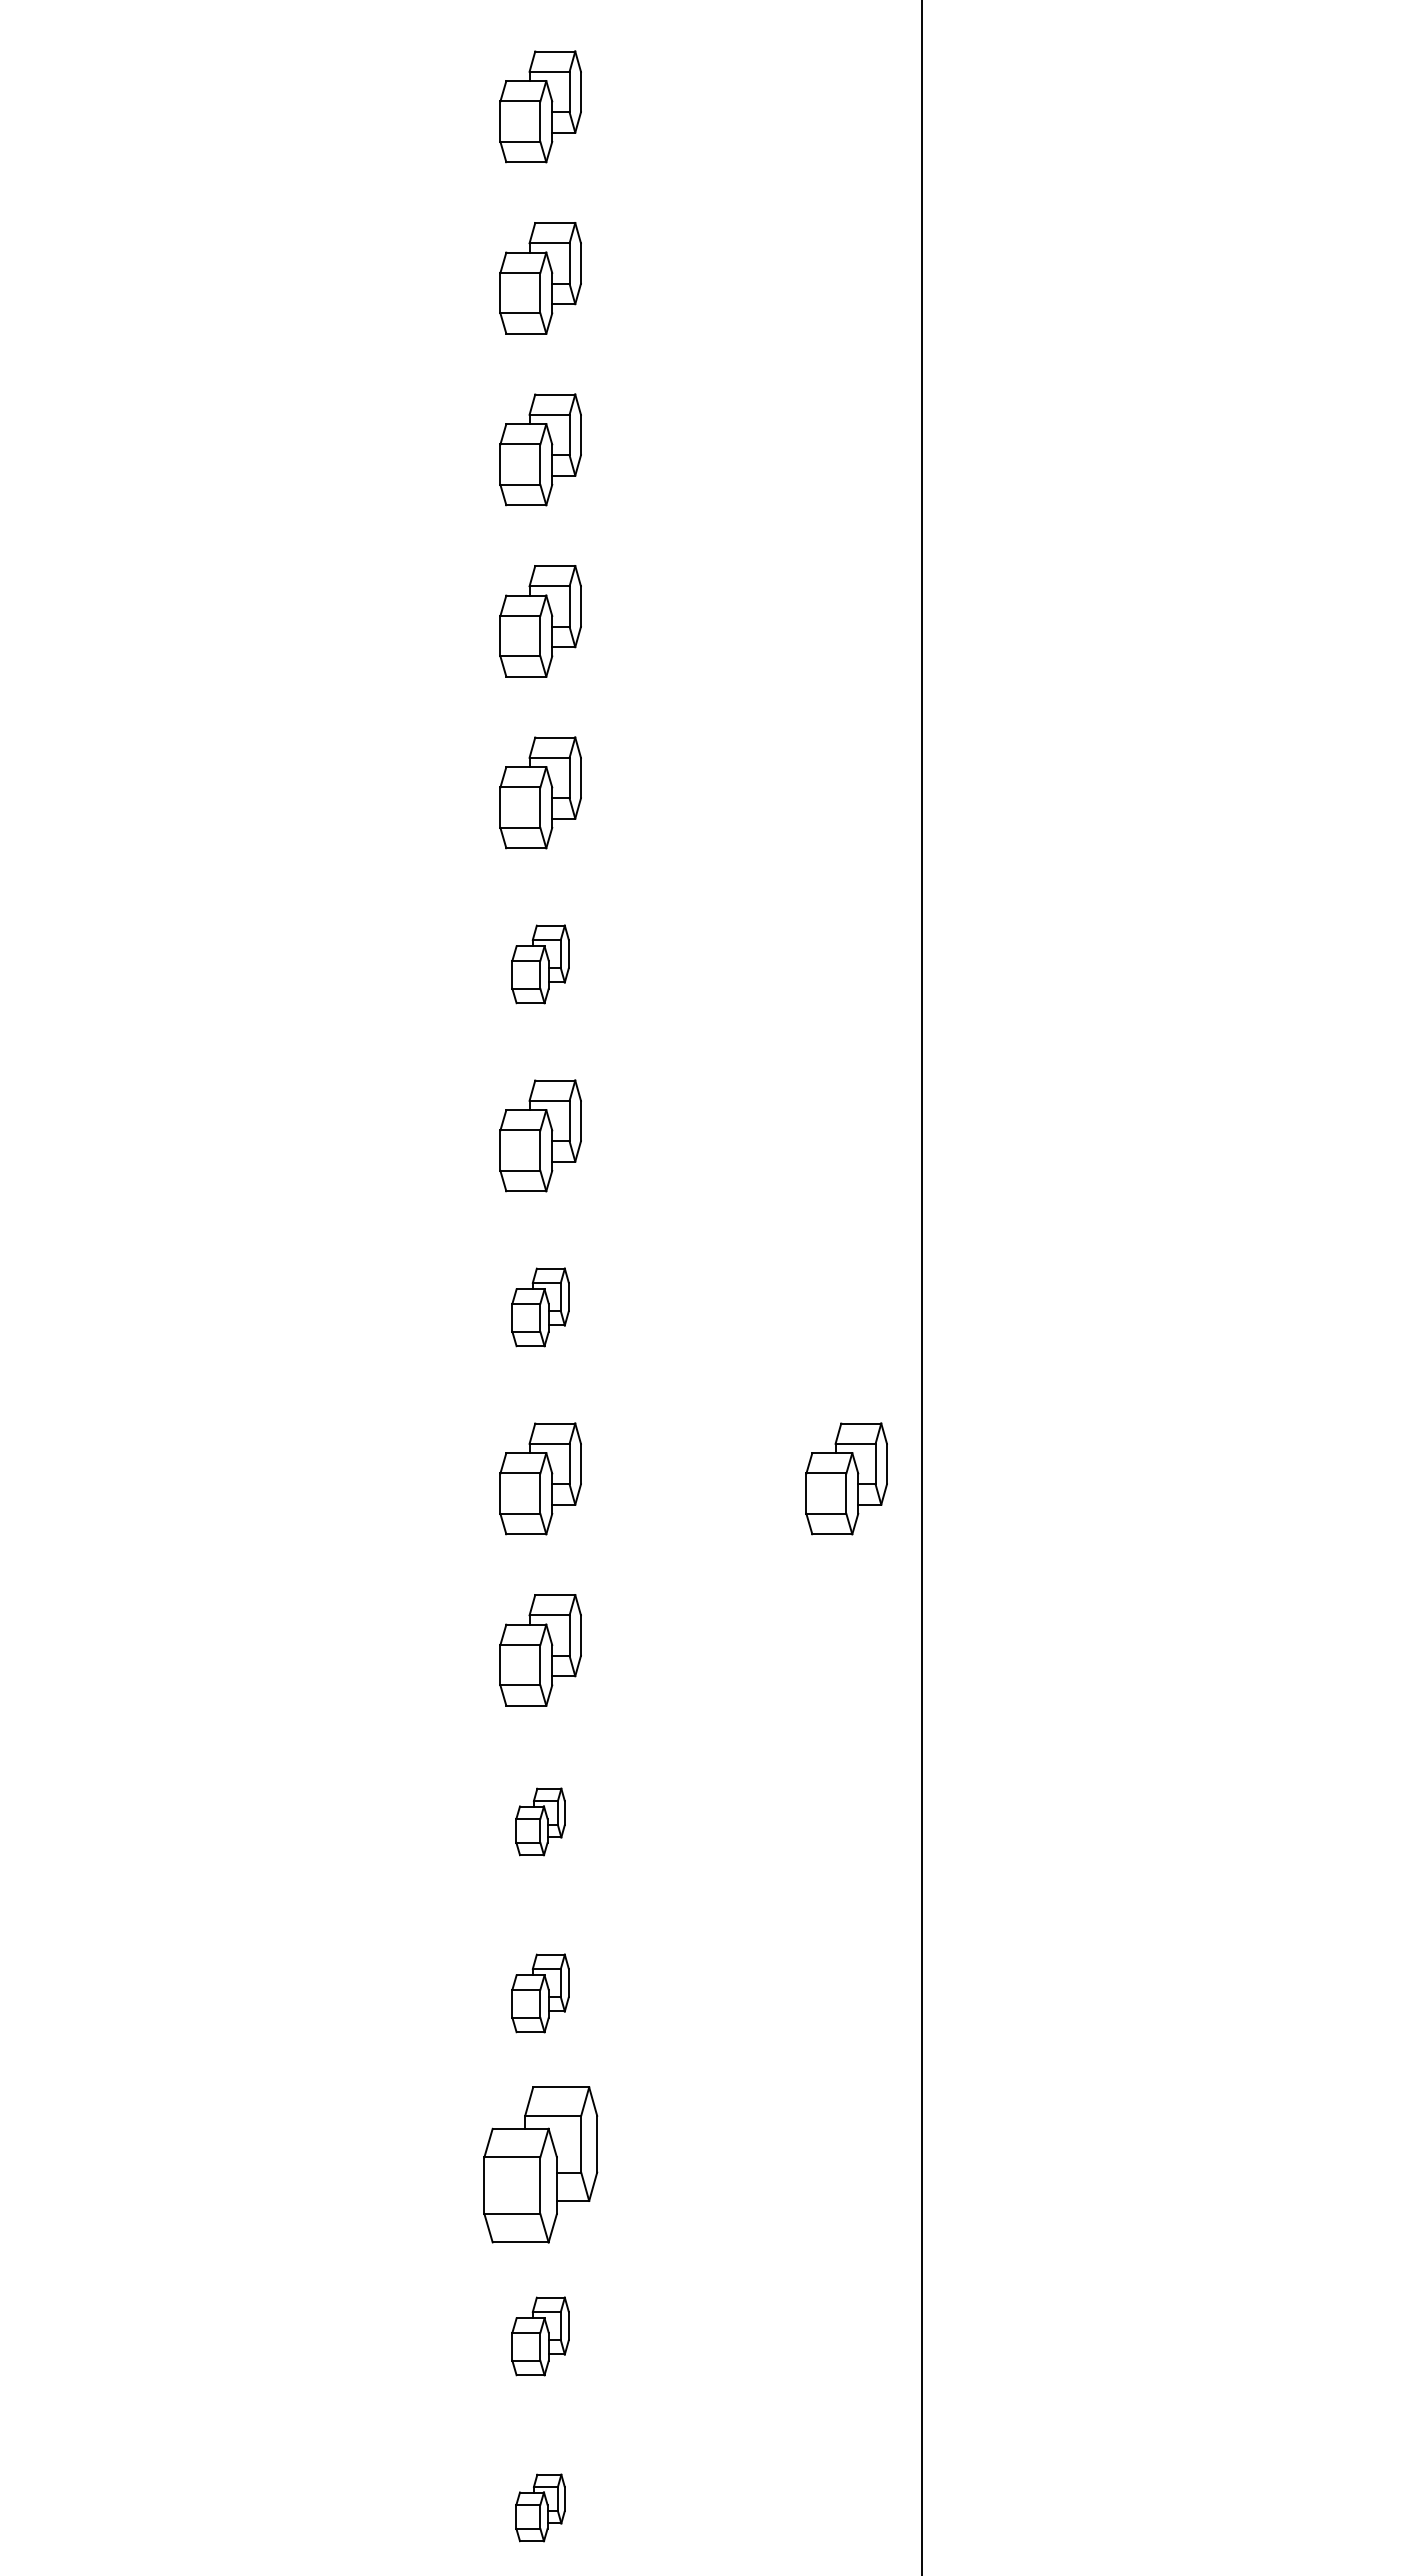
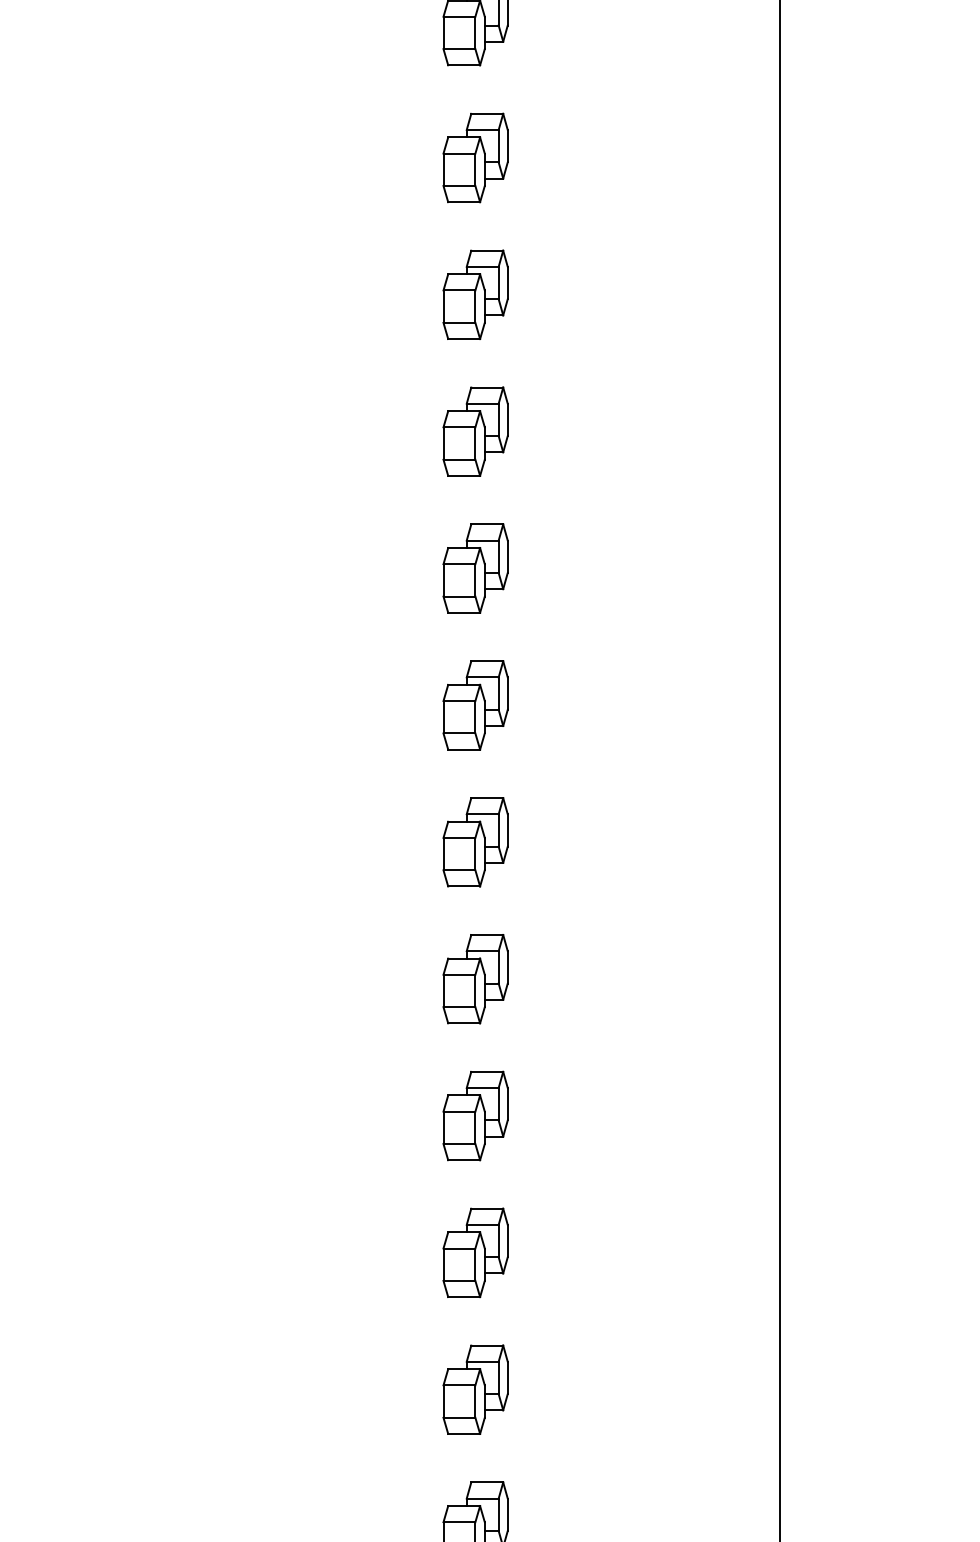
part: (540, 964) -> (475, 158), size x1.43
part: (540, 1307) -> (475, 431), size x1.43
part: (846, 1478) -> (719, 568), removed
part: (540, 1821) -> (475, 841), size x1.67
part: (540, 1993) -> (475, 979), size x1.43
part: (540, 2164) -> (475, 1115), size x0.71
part: (540, 2336) -> (475, 1252), size x1.43
part: (540, 2507) -> (475, 1389), size x1.67

